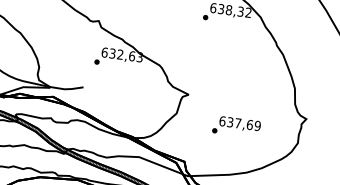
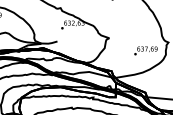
text: (235, 126) -> (145, 50), moved

